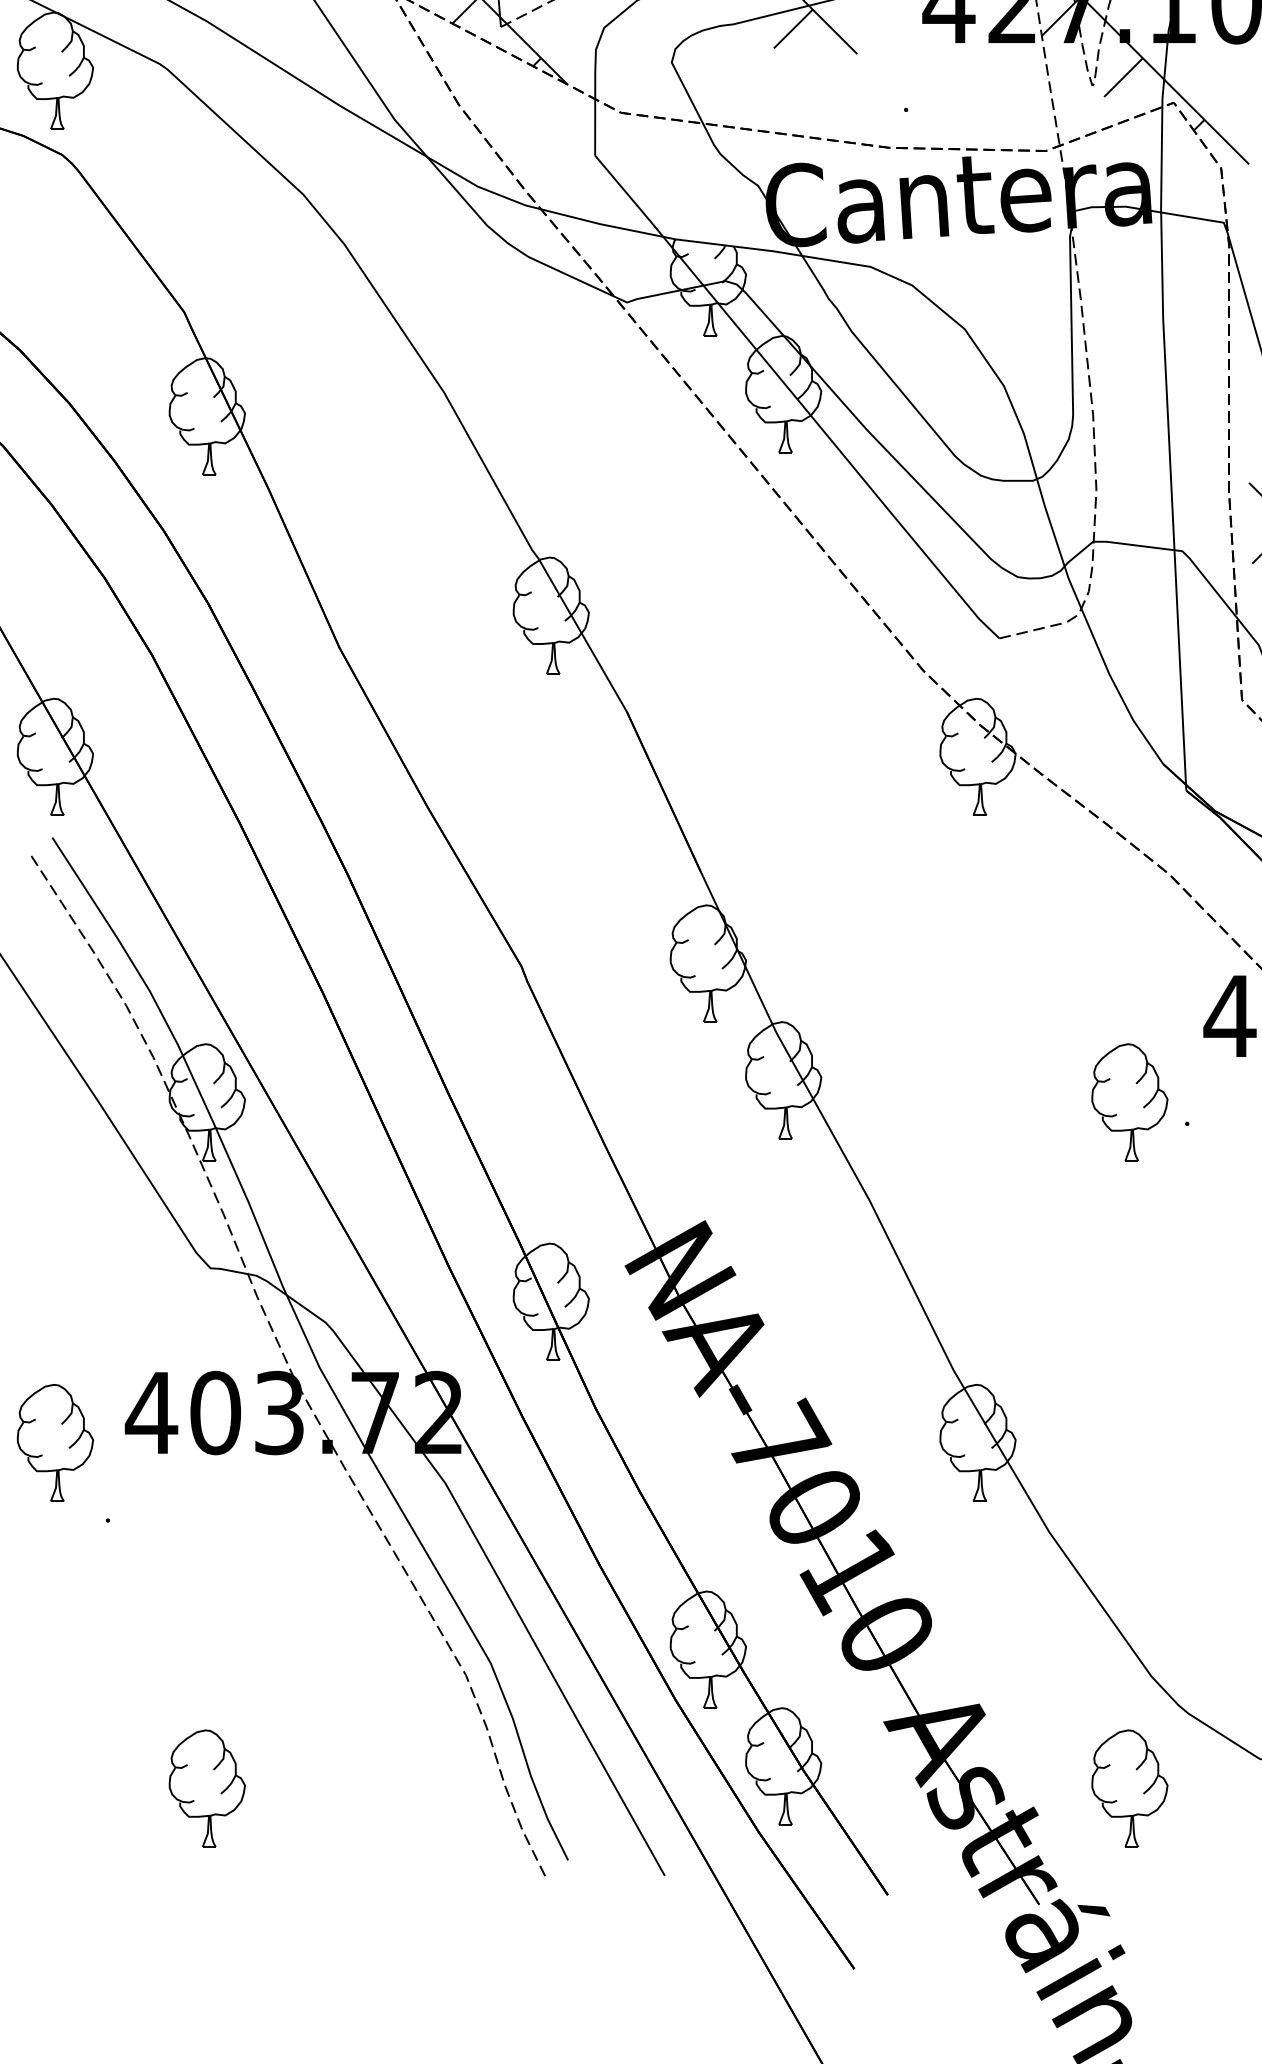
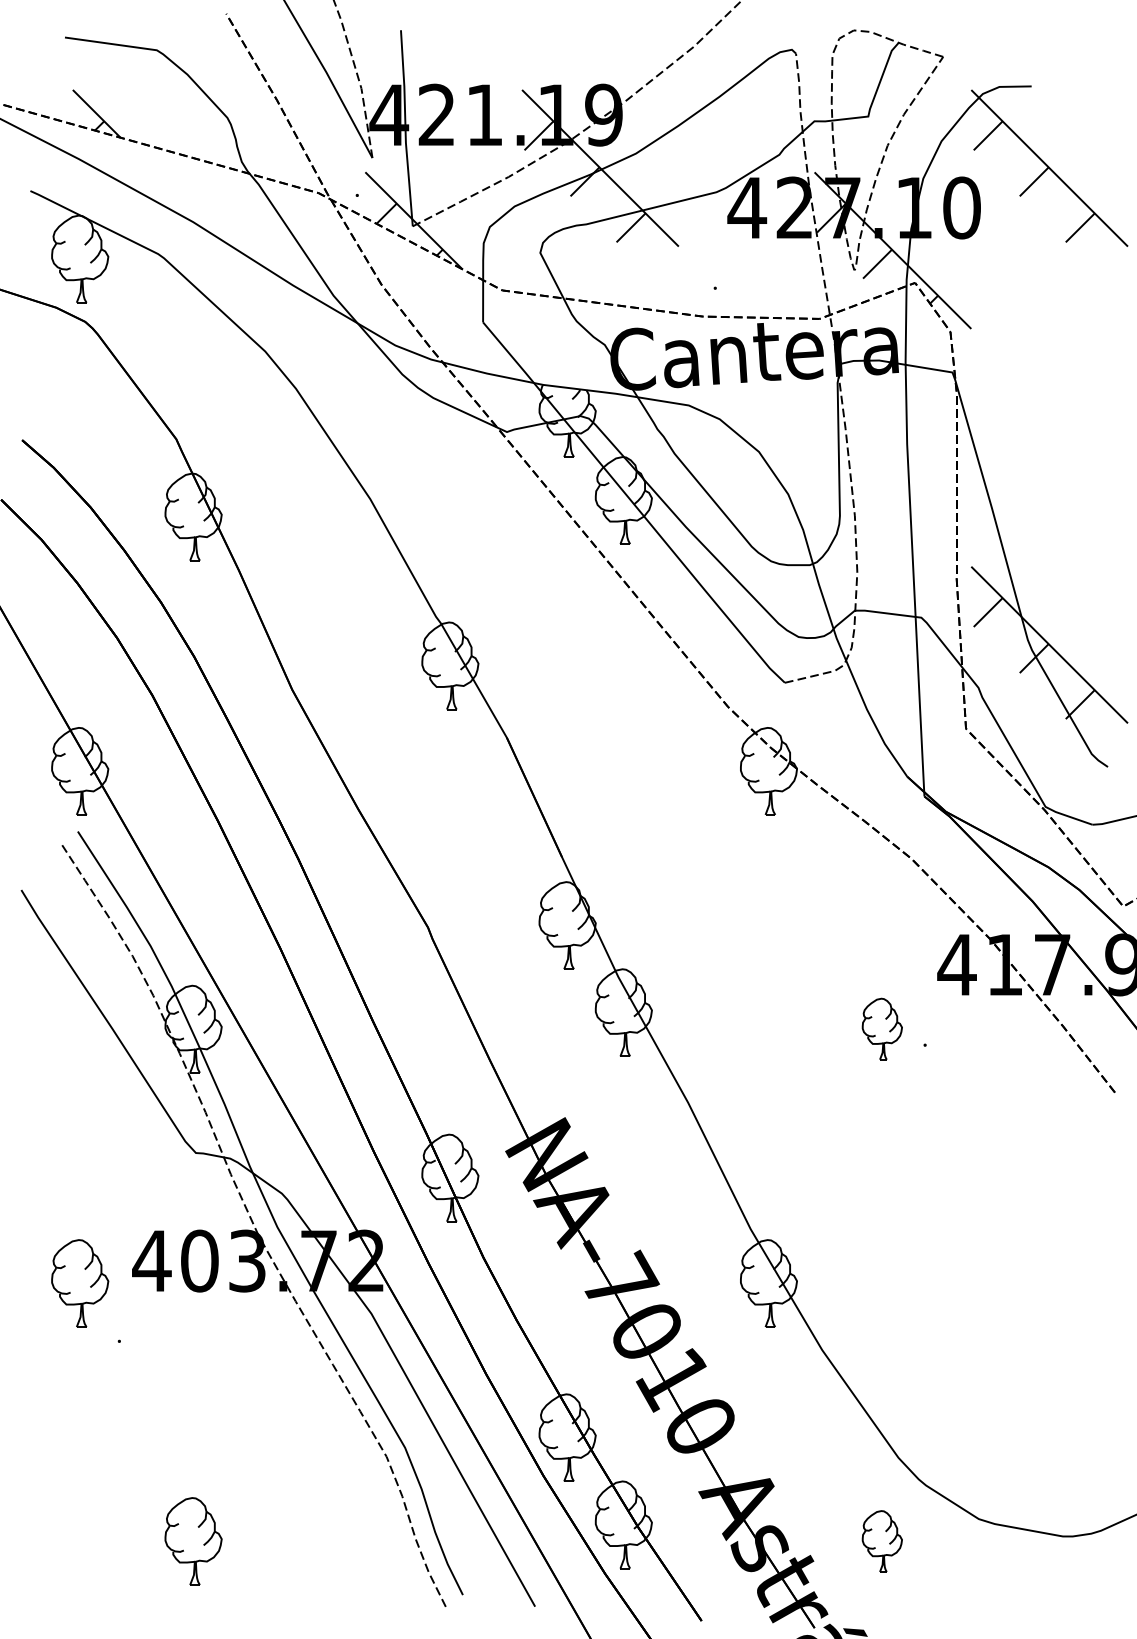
part: (1130, 1101) -> (882, 1028), size x0.7
part: (1130, 1788) -> (882, 1541), size x0.7

